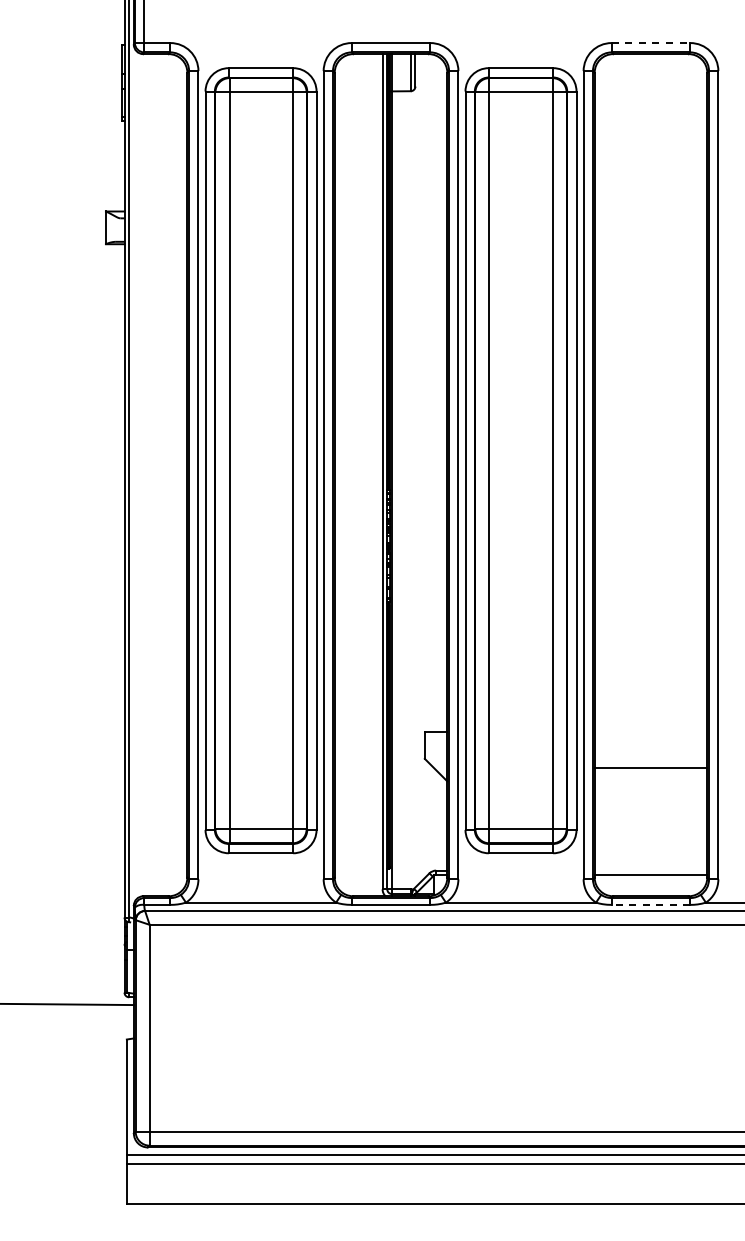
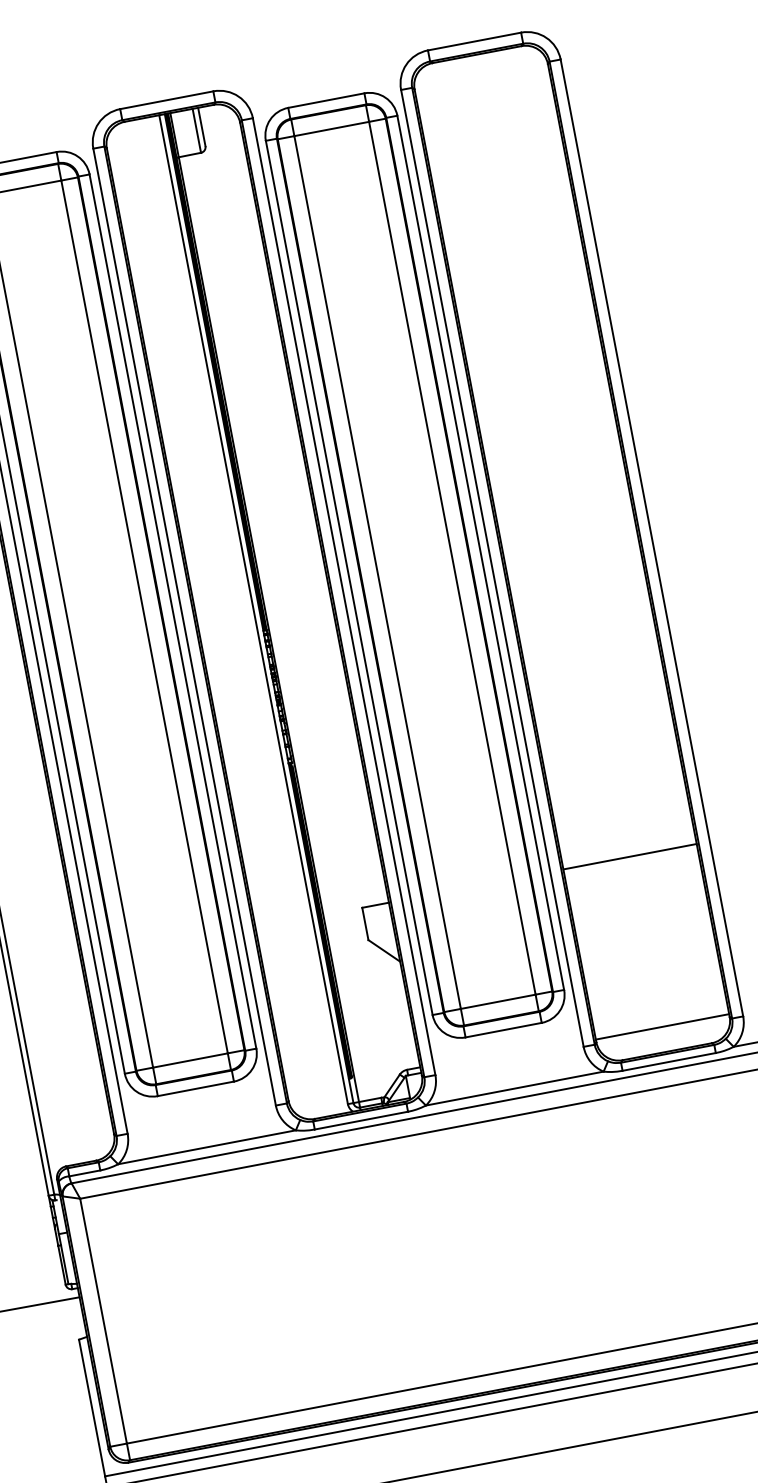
line: (651, 43) -> (475, 41), dashed -> solid
line: (650, 767) -> (629, 856), moved
line: (650, 904) -> (668, 1061), dashed -> solid

